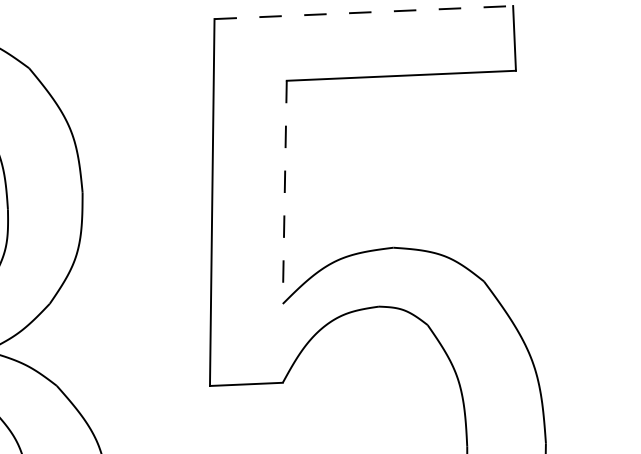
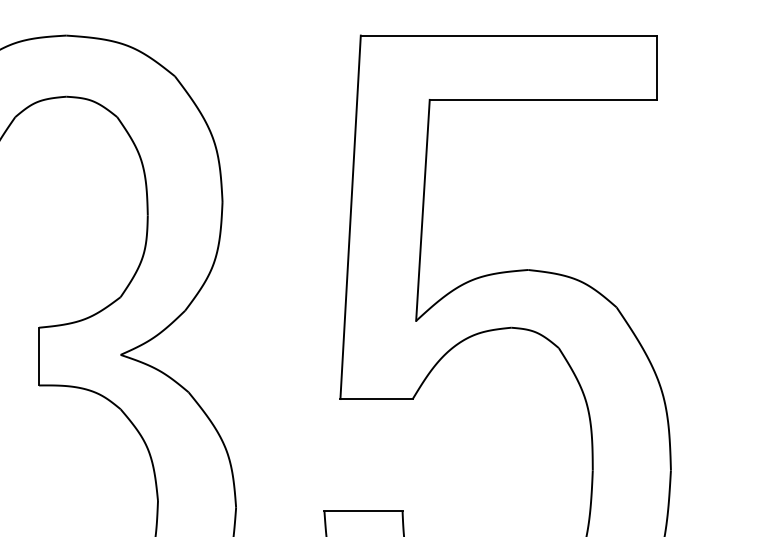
line: (364, 12) -> (509, 35), dashed -> solid
line: (284, 192) -> (422, 210), dashed -> solid

